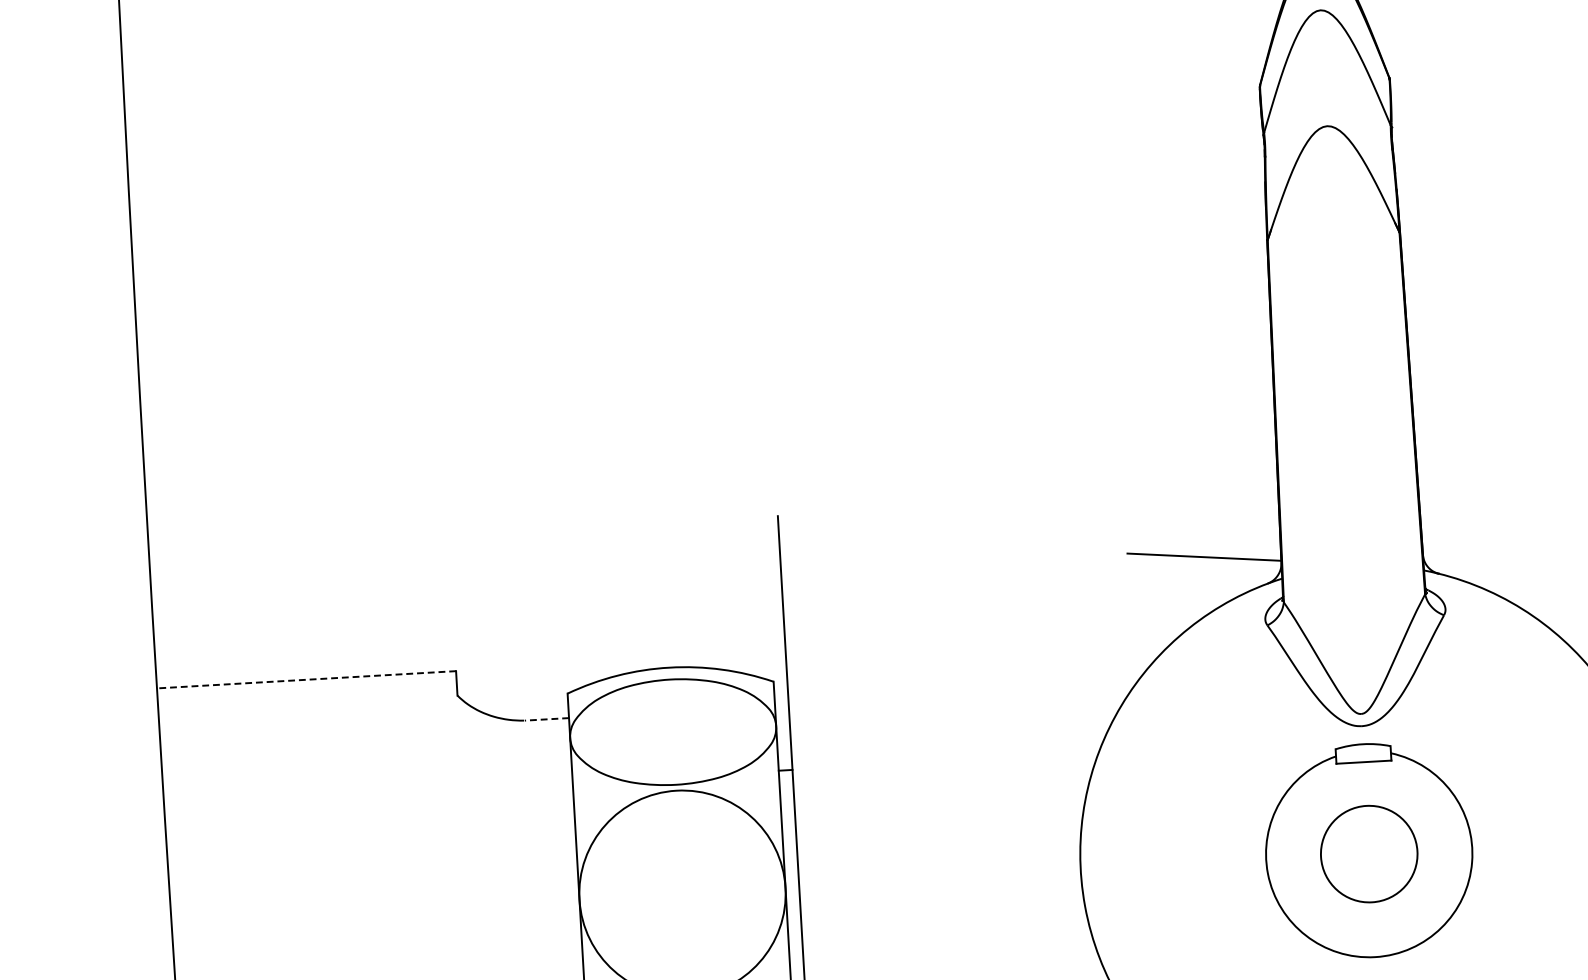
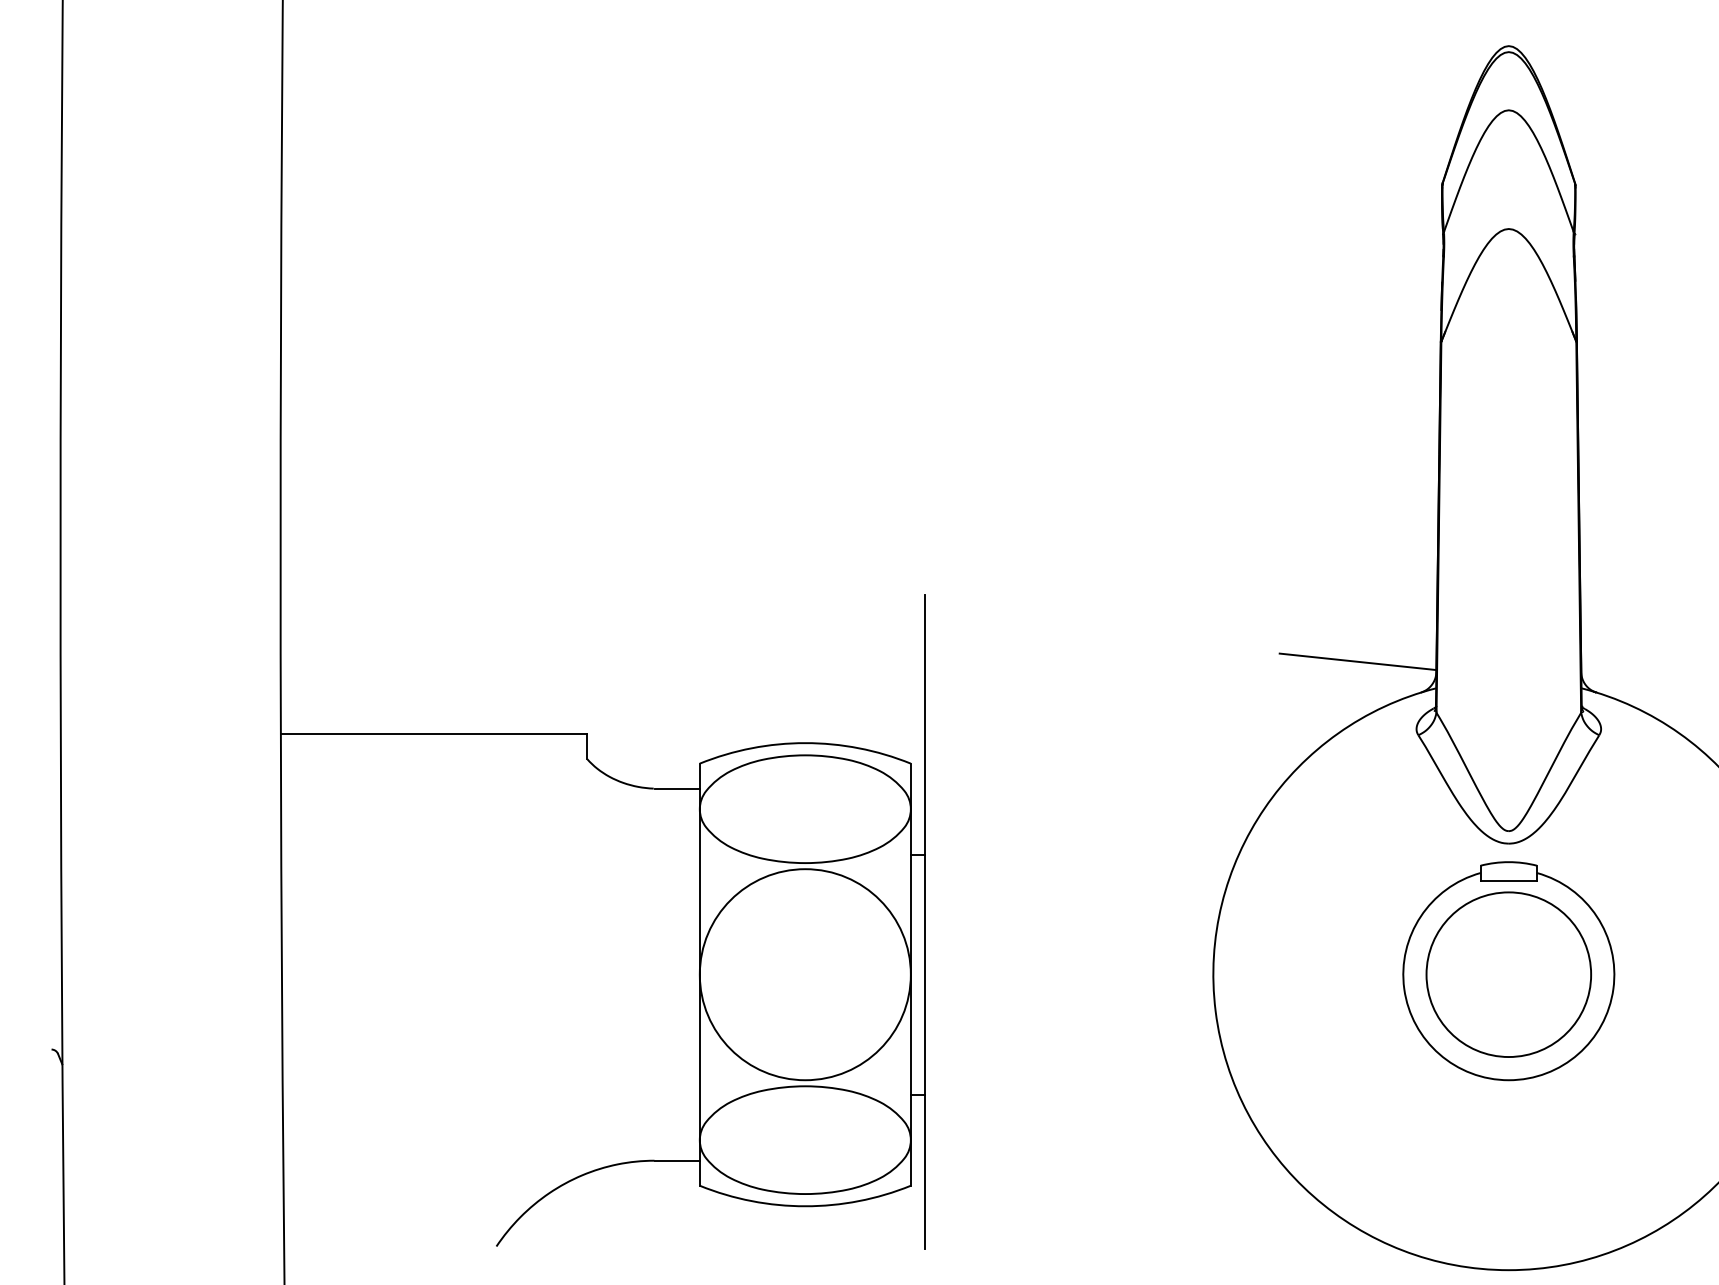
line: (305, 680) -> (433, 734), dashed -> solid
line: (547, 719) -> (677, 788), dashed -> solid
circle: (1368, 853) -> (1508, 974), size x1.67

